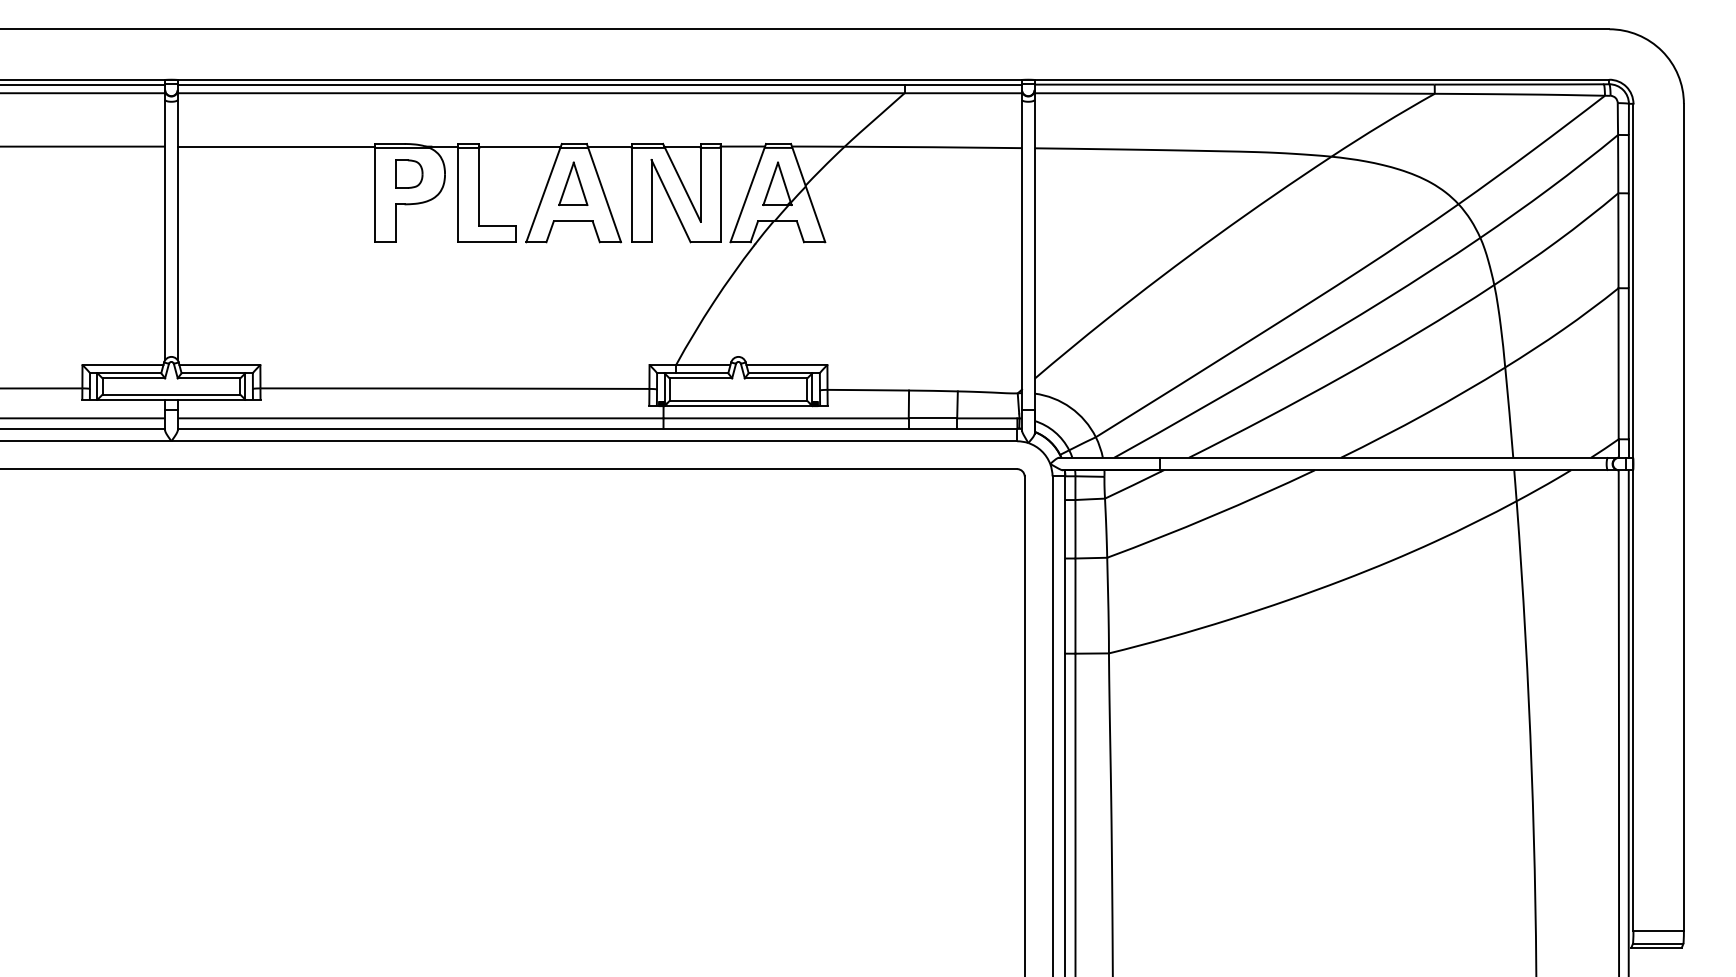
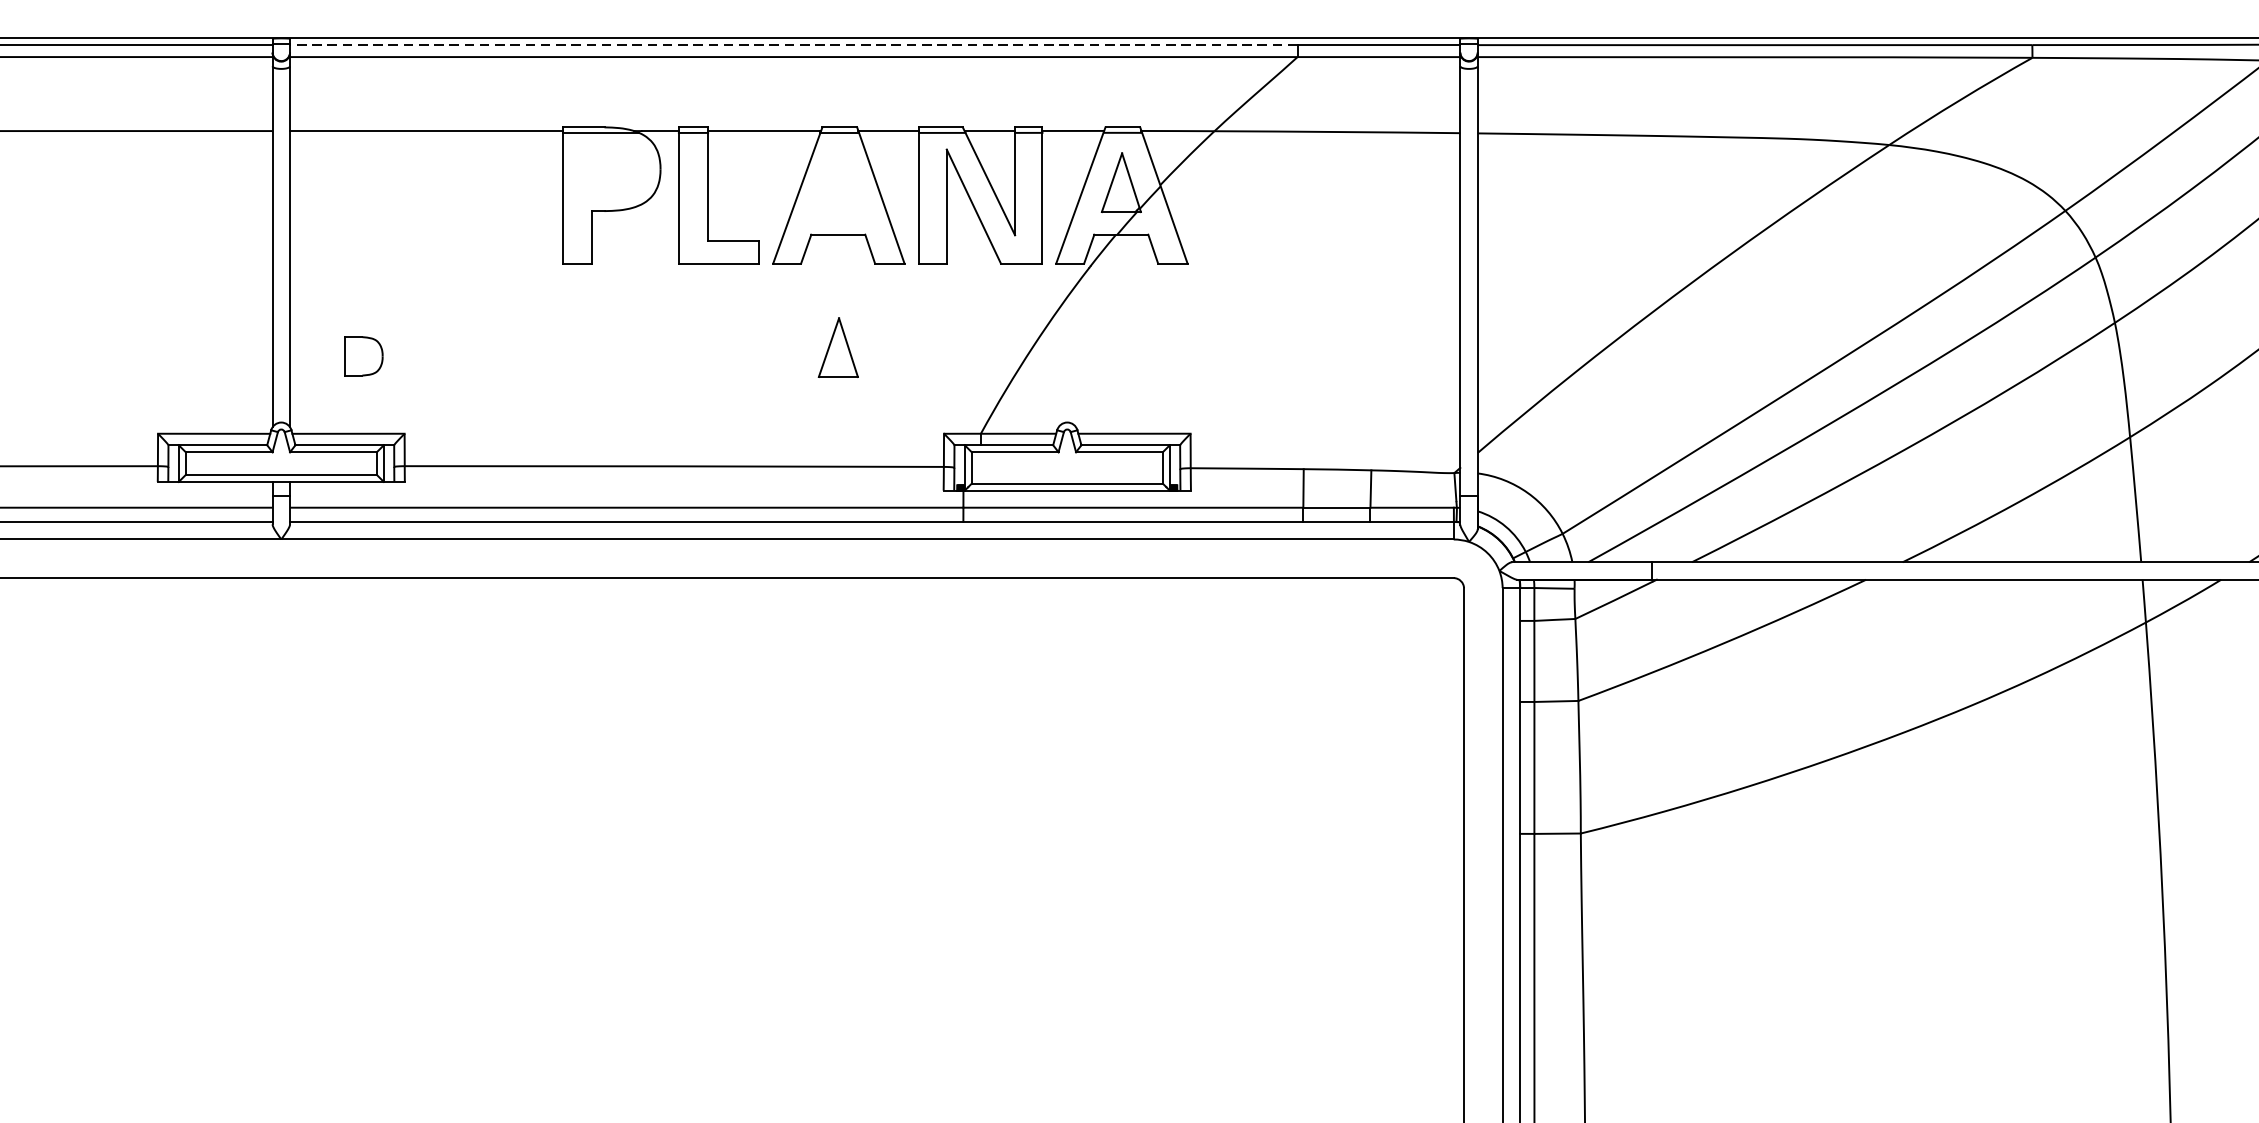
line: (540, 84) -> (792, 44), solid -> dashed
part: (409, 173) -> (364, 355), moved
part: (573, 183) -> (838, 347), moved

